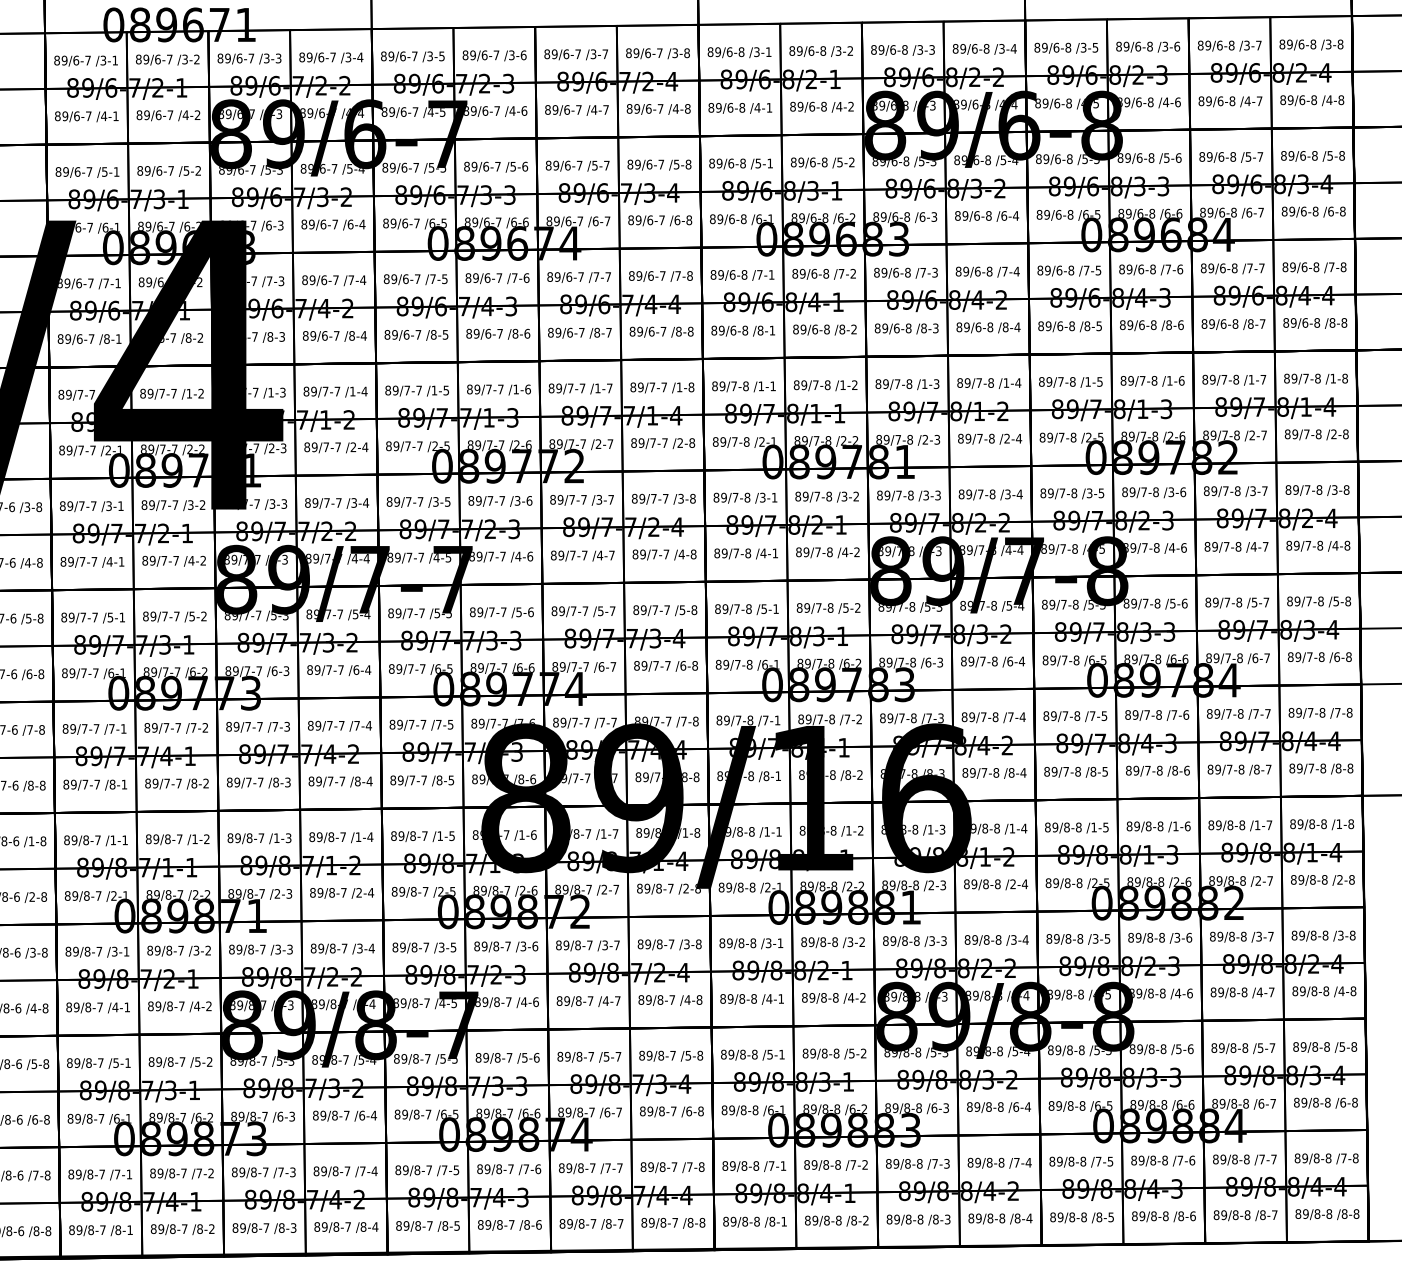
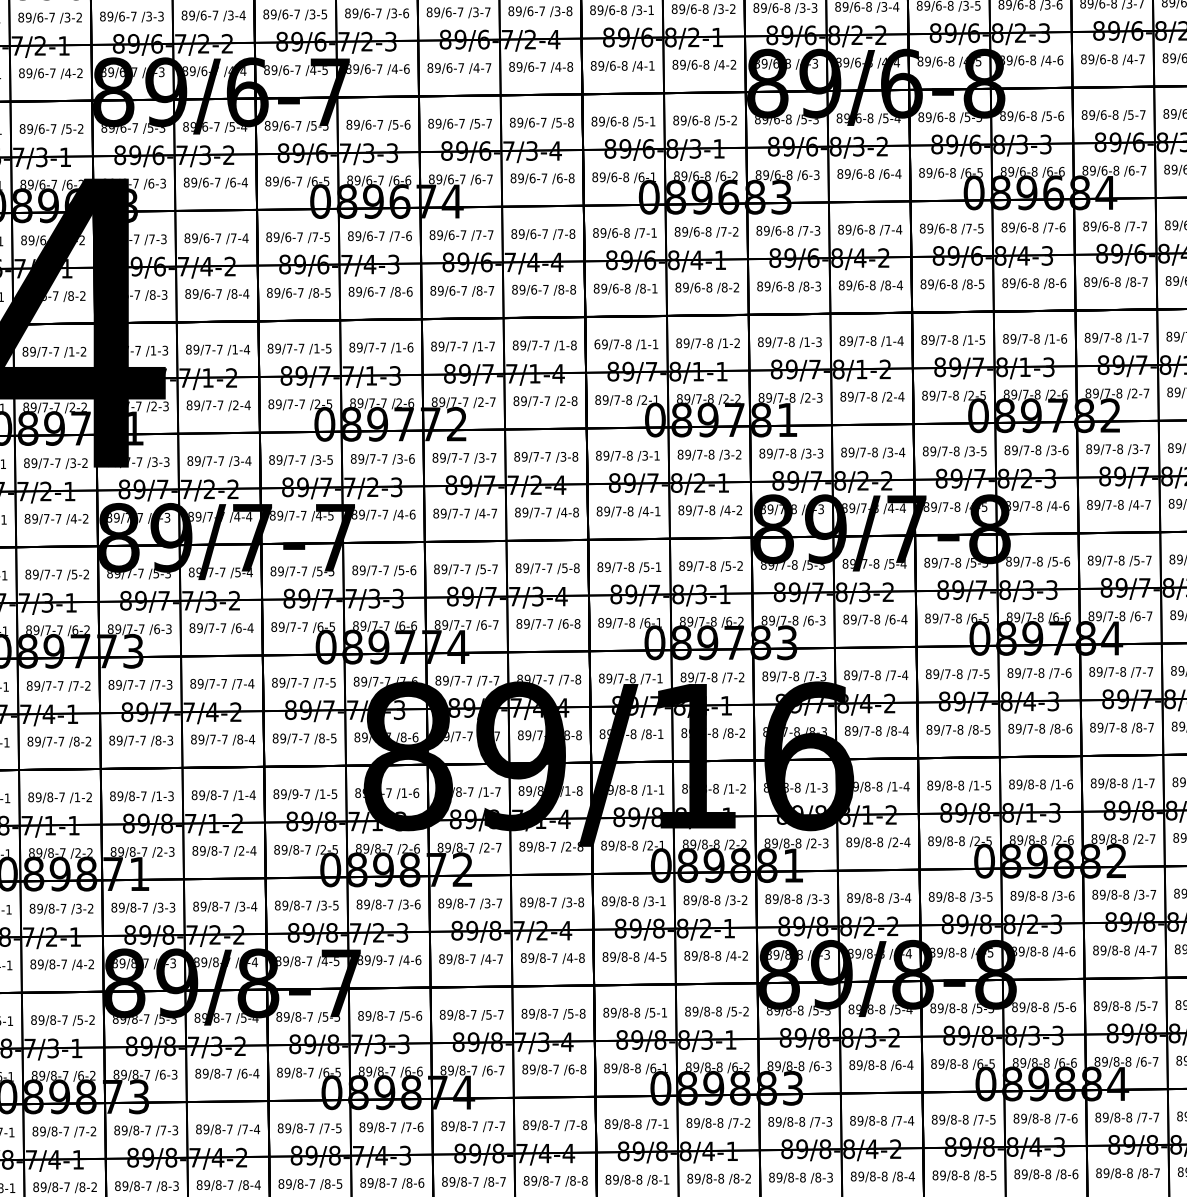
text: (714, 385) -> (596, 343), 89/7-8 -> 69/7-8
text: (412, 835) -> (294, 793), 89/8-7 -> 89/9-7
text: (780, 998) -> (662, 956), /4-1 -> /4-5
text: (496, 1001) -> (378, 959), 89/8-7 -> 89/9-7

